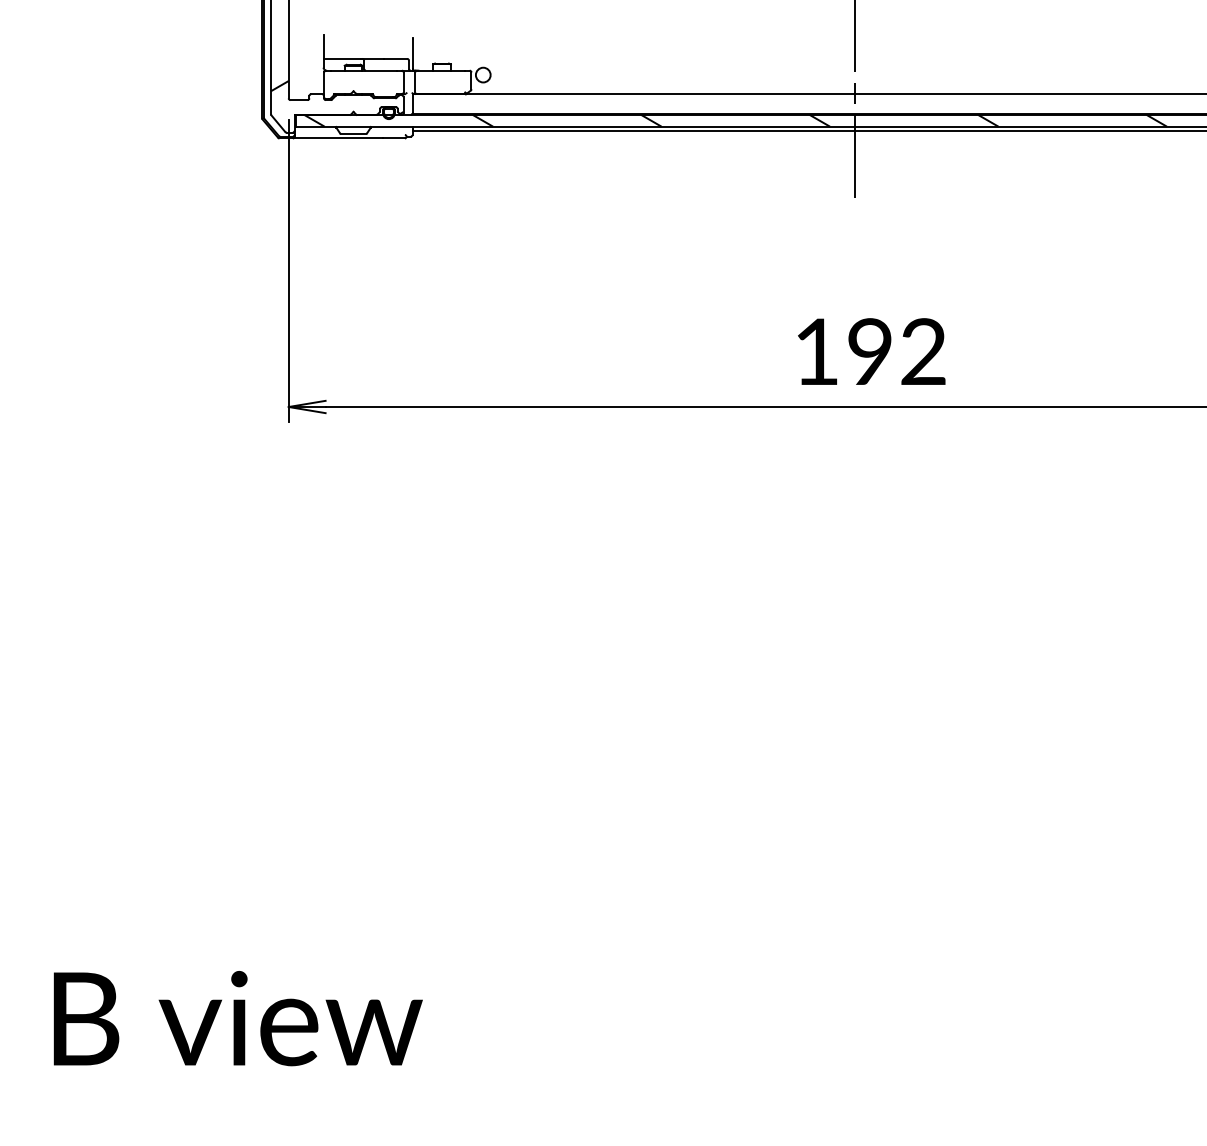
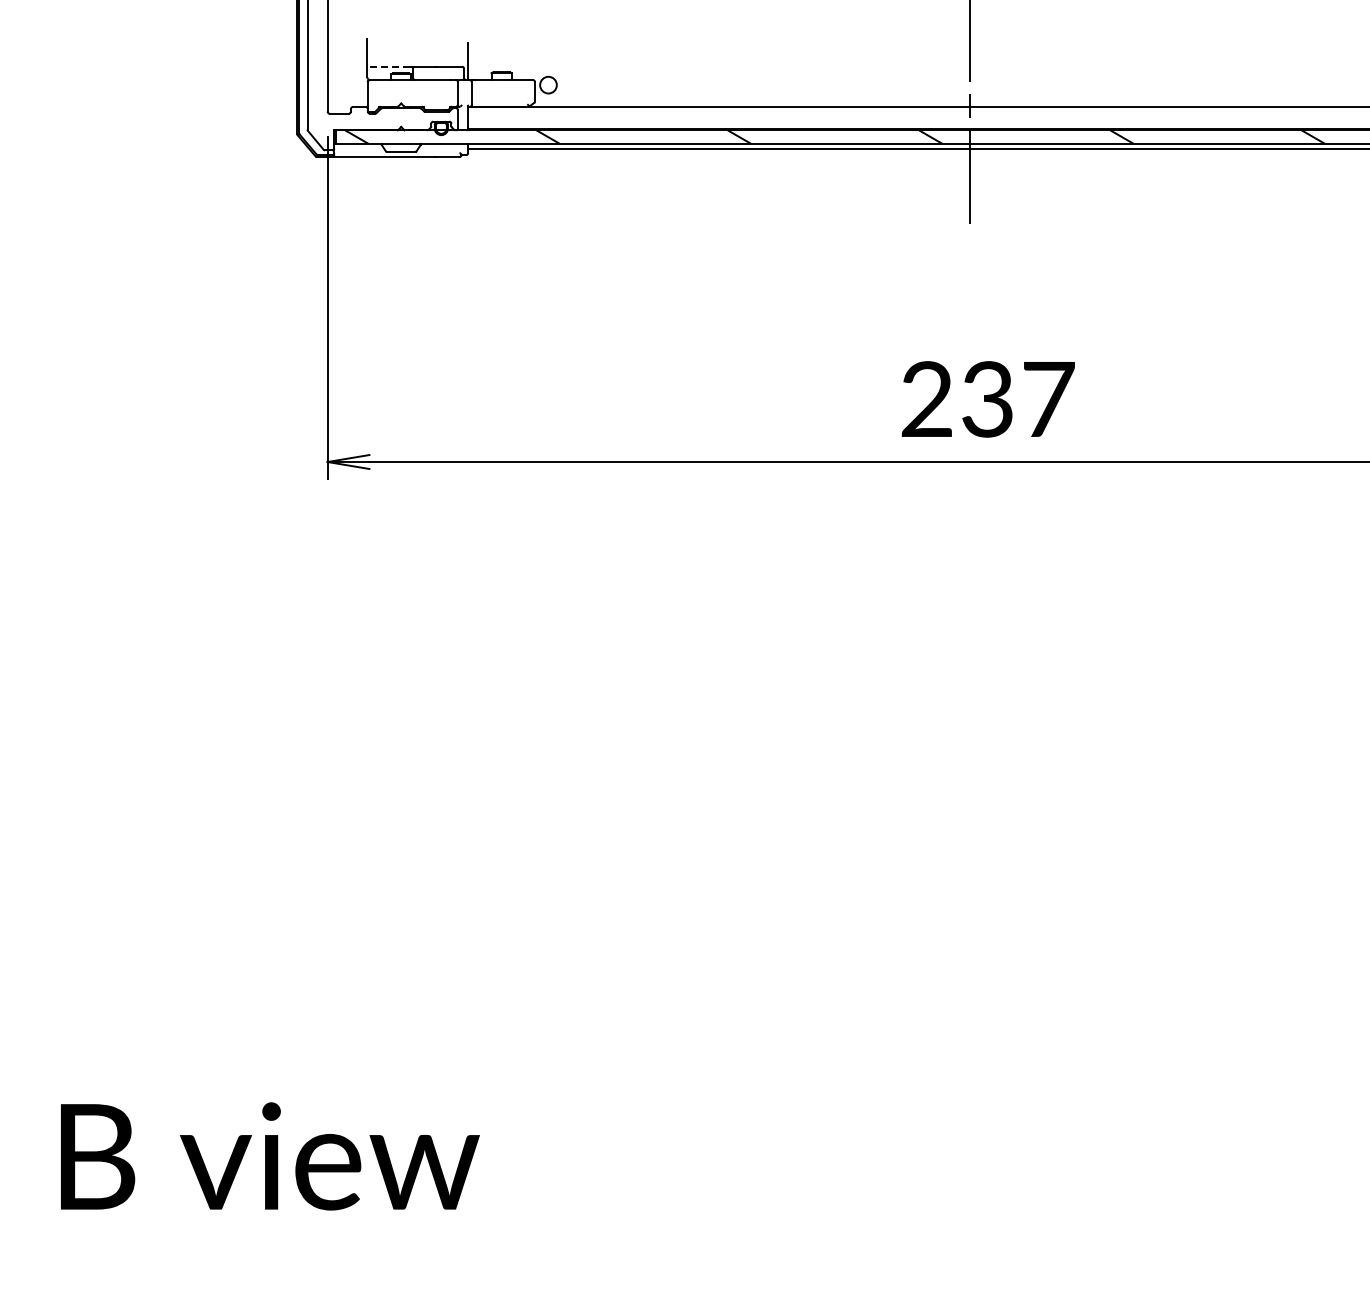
line: (342, 58) -> (388, 66), solid -> dashed
hatch: (337, 97) -> (382, 110), removed
text: (869, 351) -> (987, 399), 192 -> 237

